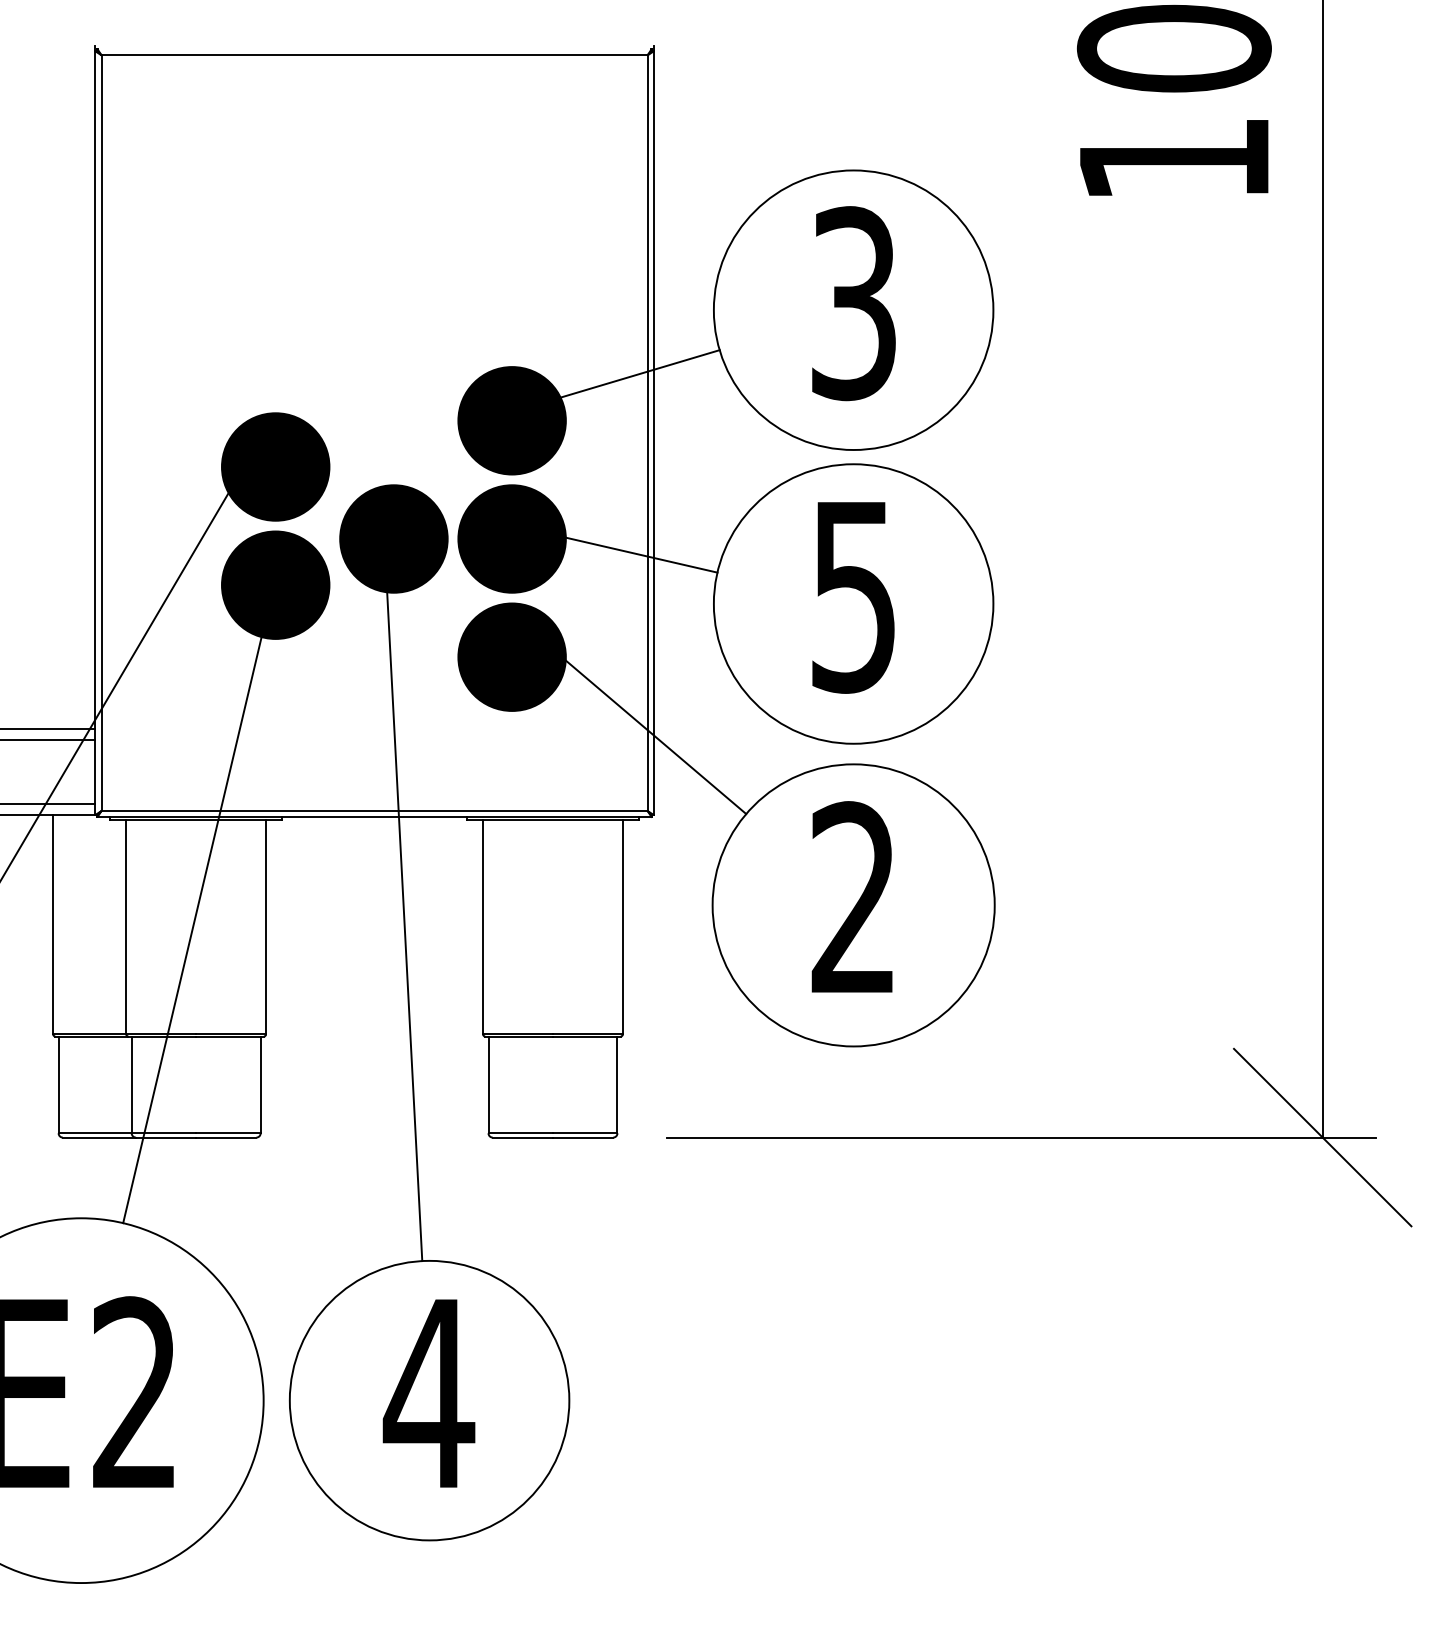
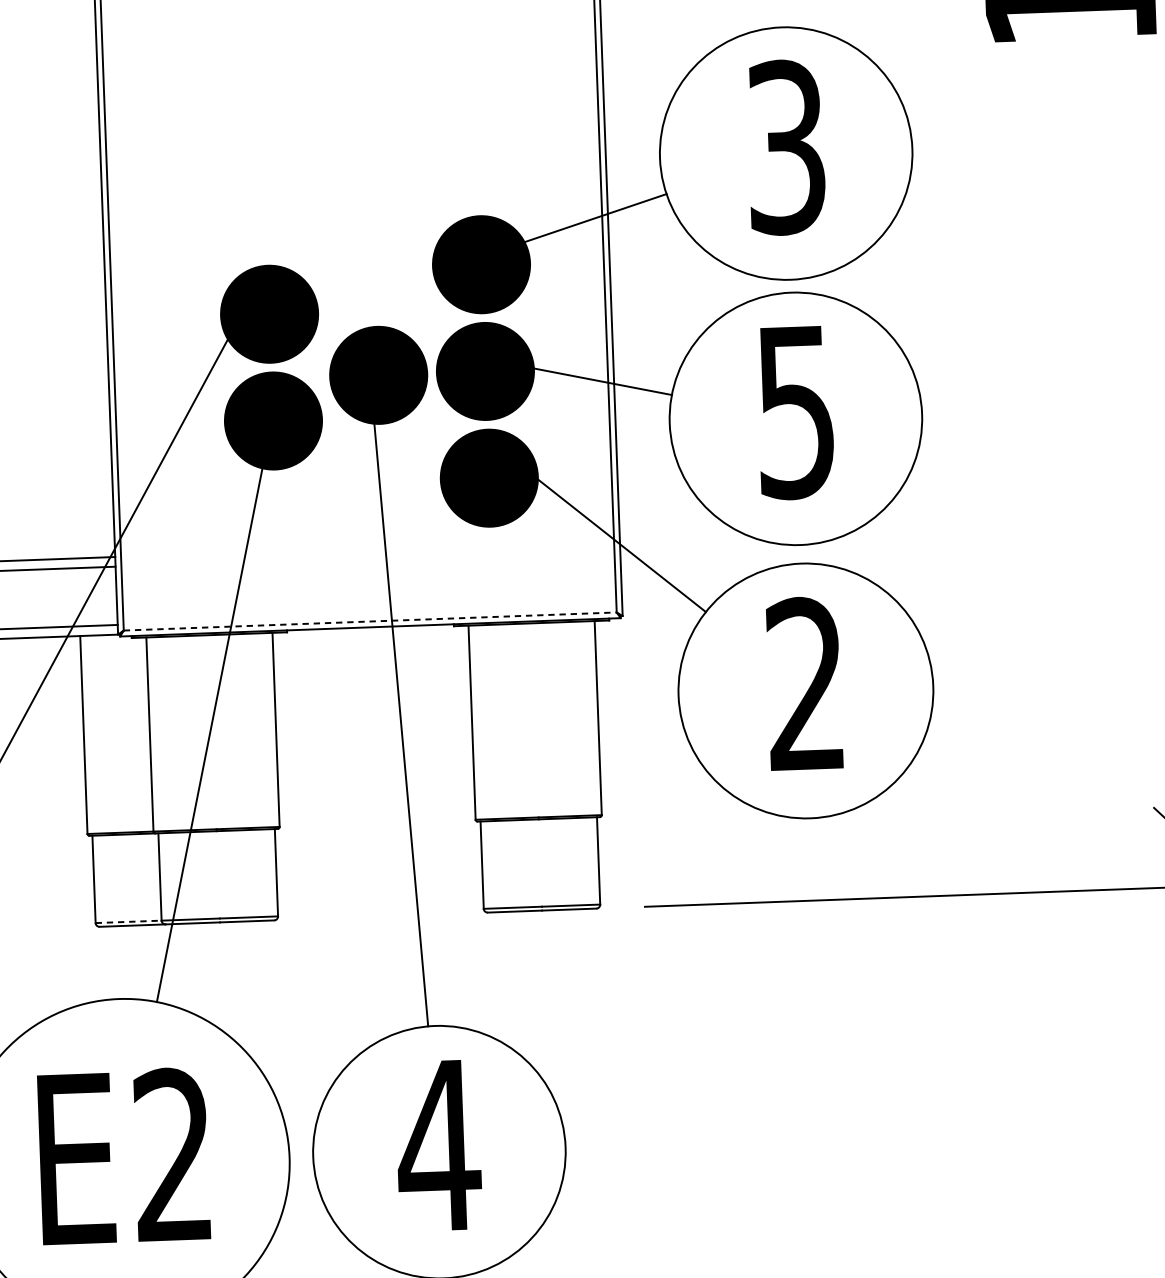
line: (374, 810) -> (370, 621), solid -> dashed
line: (95, 1133) -> (128, 922), solid -> dashed

